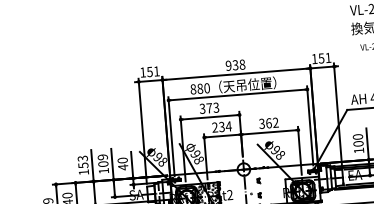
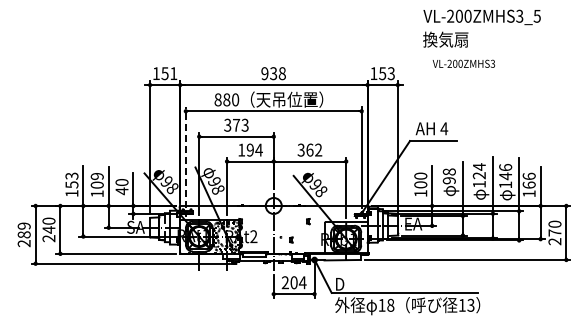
text: (327, 57) -> (390, 73), 151 -> 153
text: (218, 126) -> (245, 149), 234 -> 194
line: (171, 136) -> (185, 156), solid -> dashed
part: (258, 180) -> (308, 221), moved

